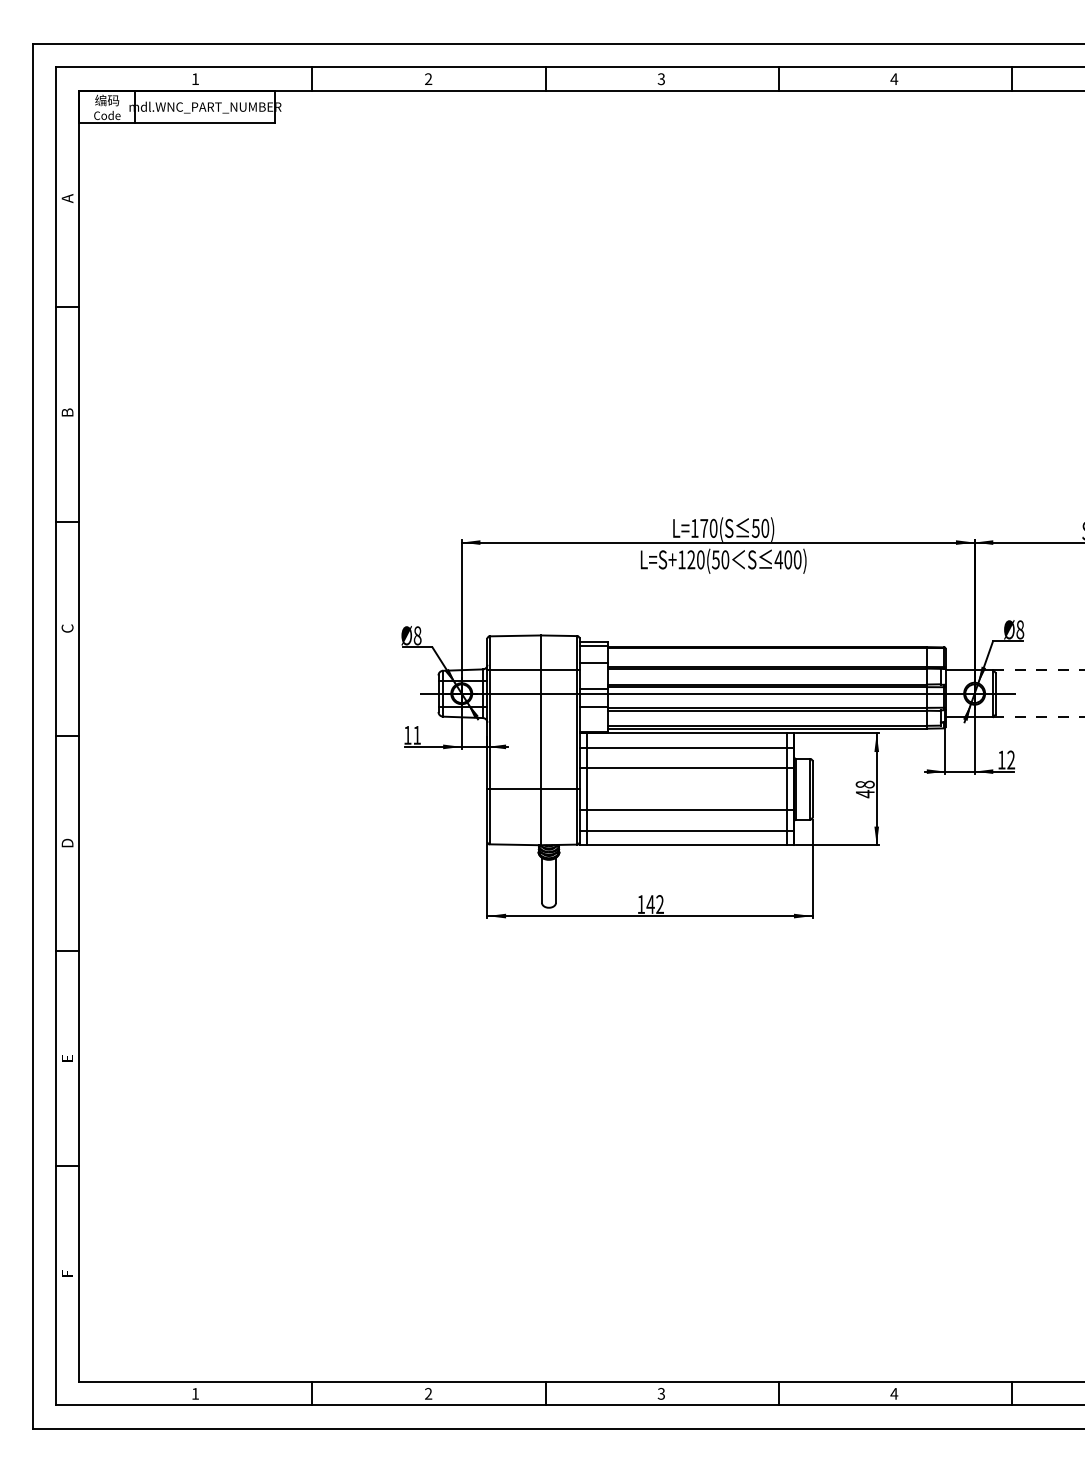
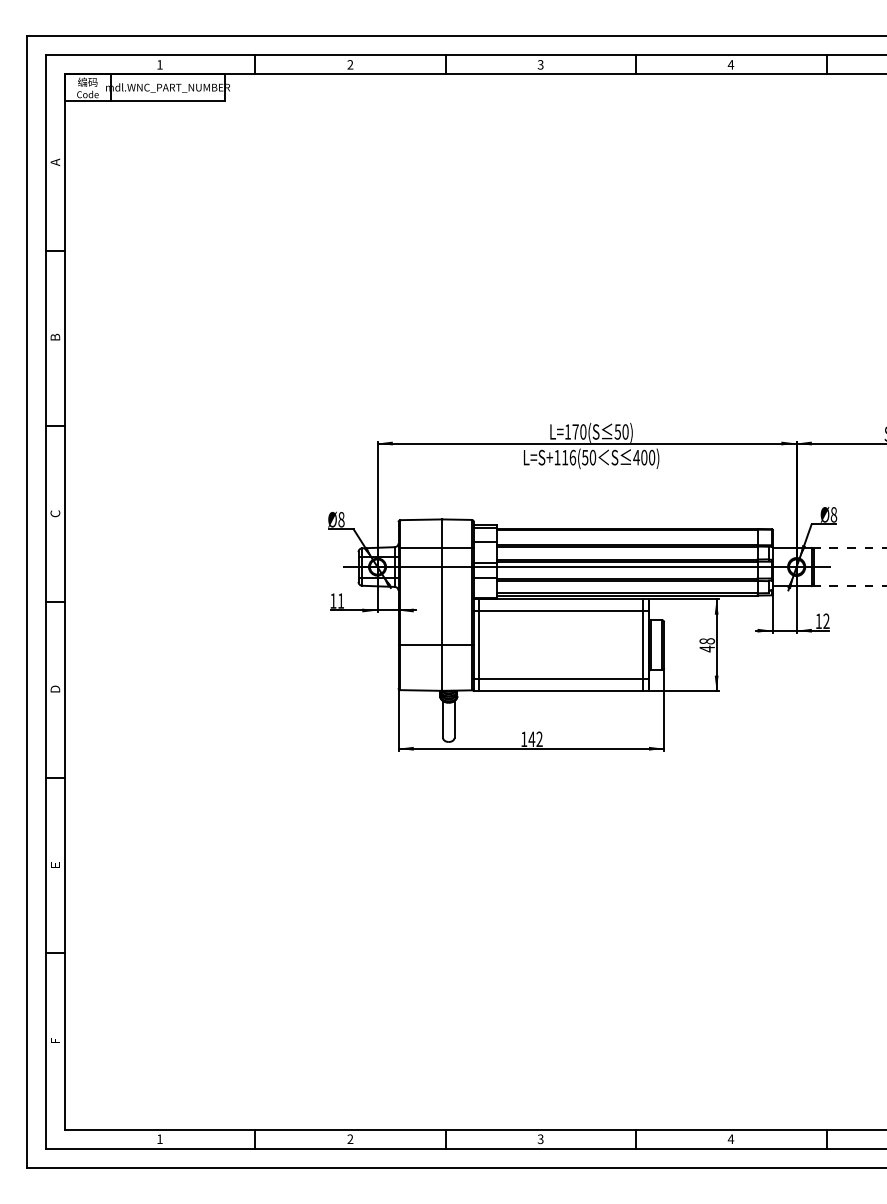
text: (695, 559) -> (568, 457), L=S+120(50 -> L=S+116(50
line: (686, 768) -> (561, 628), removed
line: (686, 810) -> (561, 662), removed

